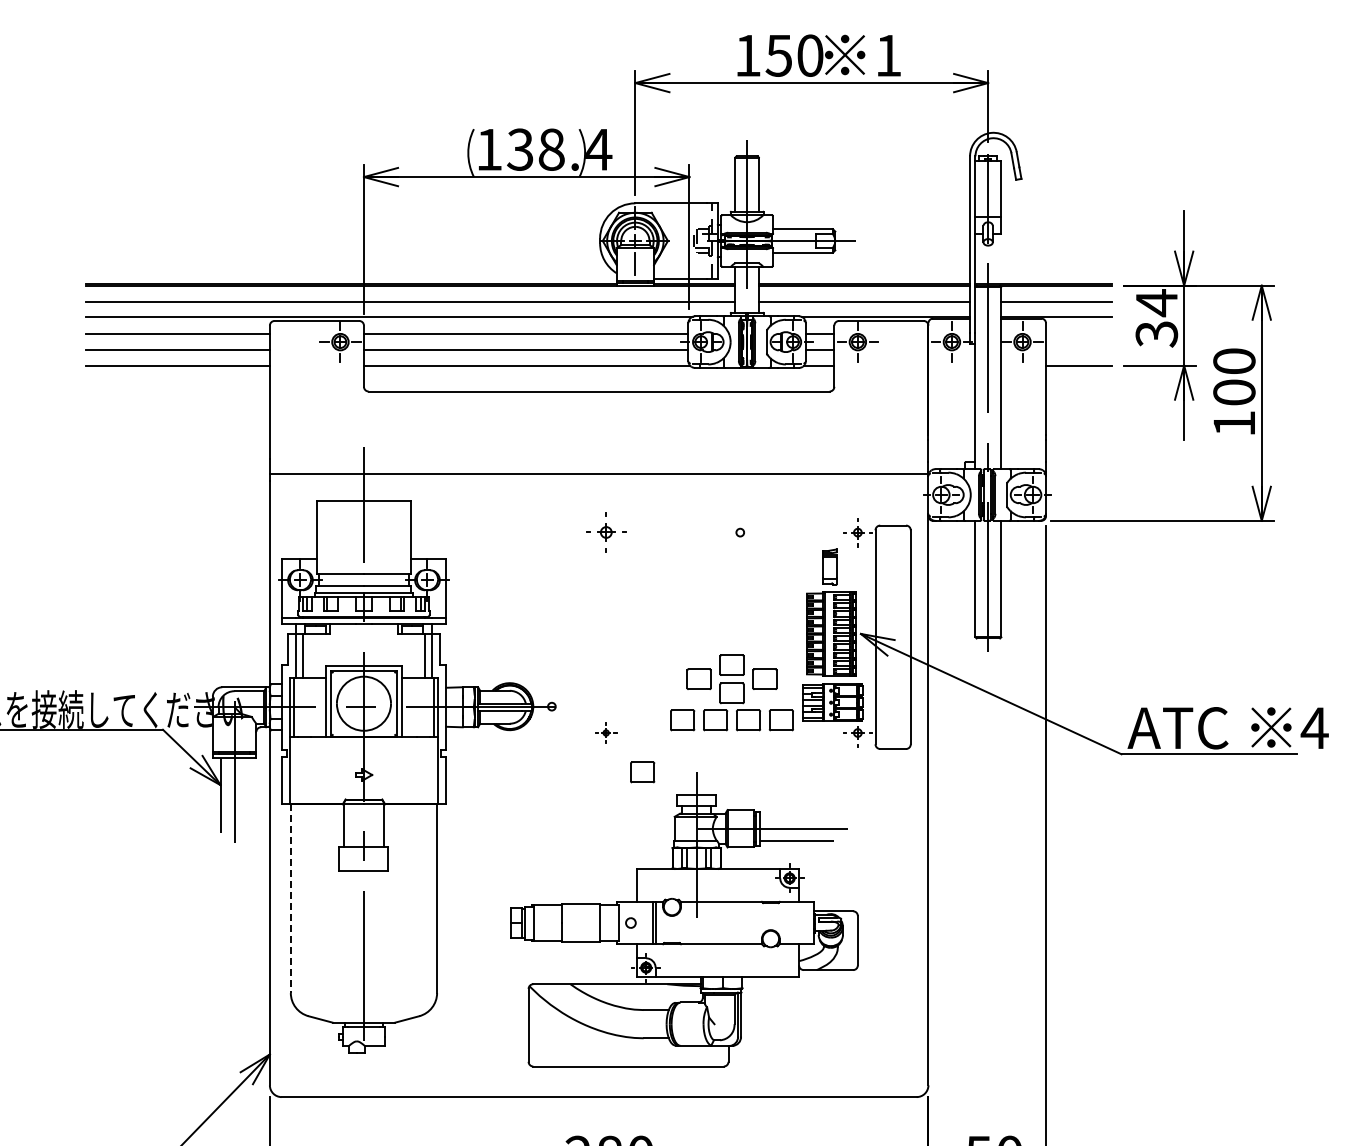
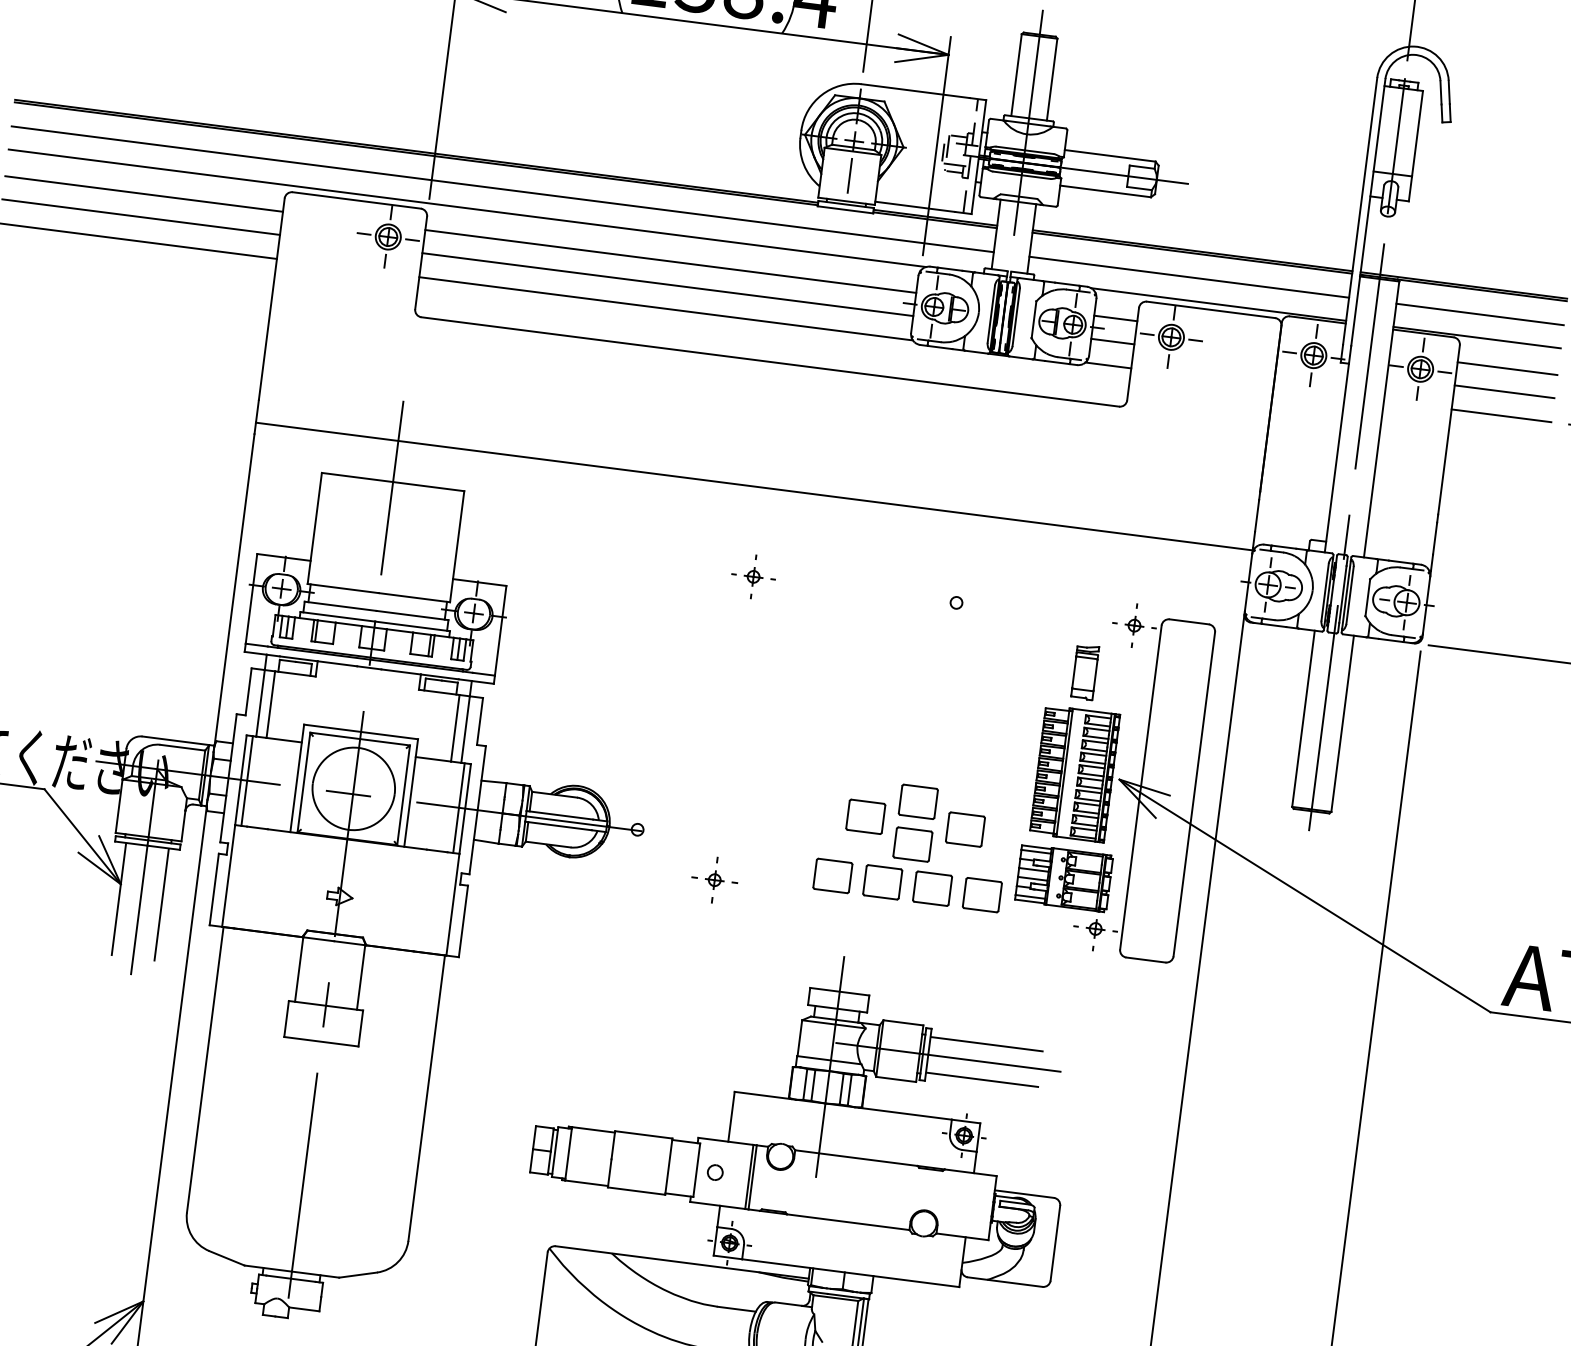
line: (1078, 334) -> (1506, 368), added
line: (1078, 349) -> (1503, 391), added
part: (605, 532) -> (752, 576), size x0.71
part: (605, 732) -> (713, 879), size x1.43
part: (642, 772) -> (762, 946), removed
line: (248, 795) -> (161, 905), added
line: (797, 816) -> (988, 1043), added
line: (290, 899) -> (204, 1070), dashed -> solid

